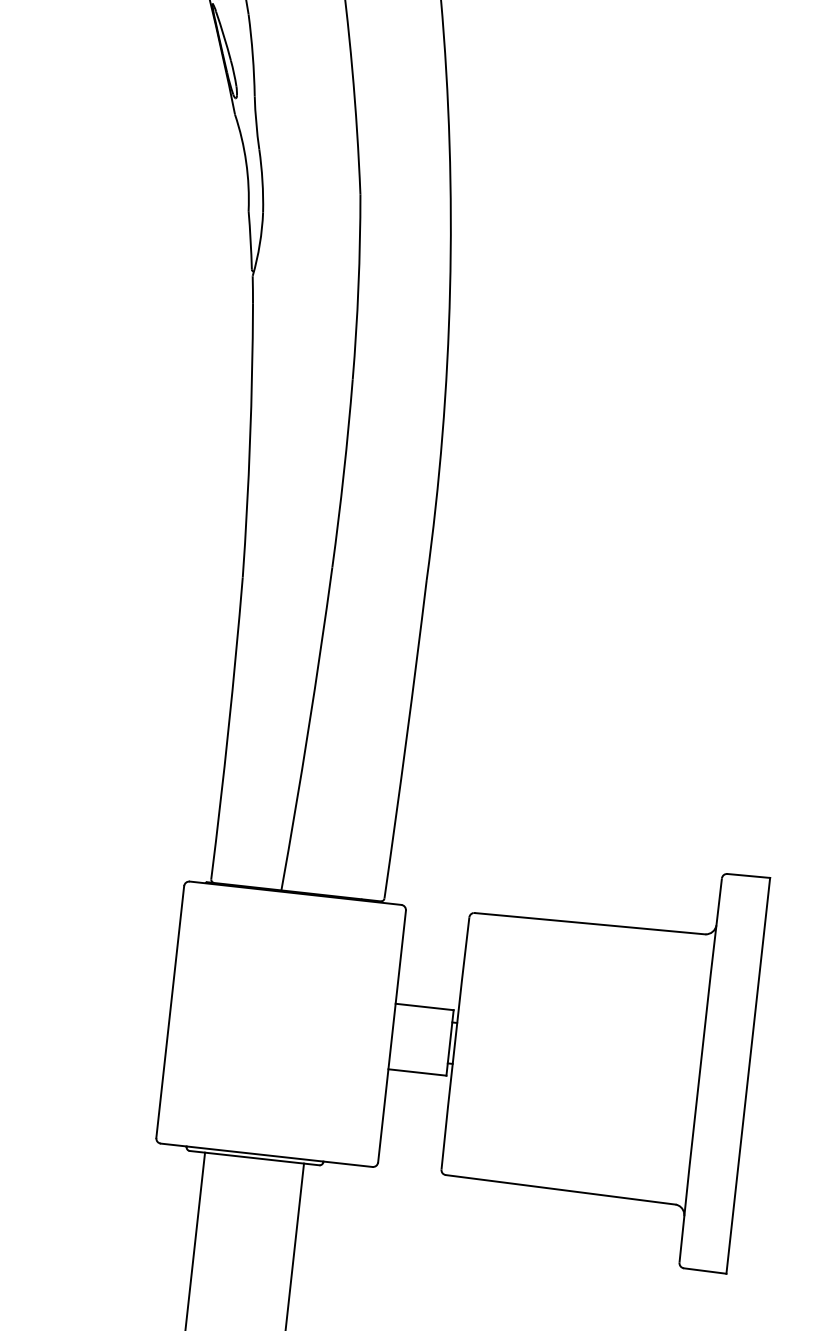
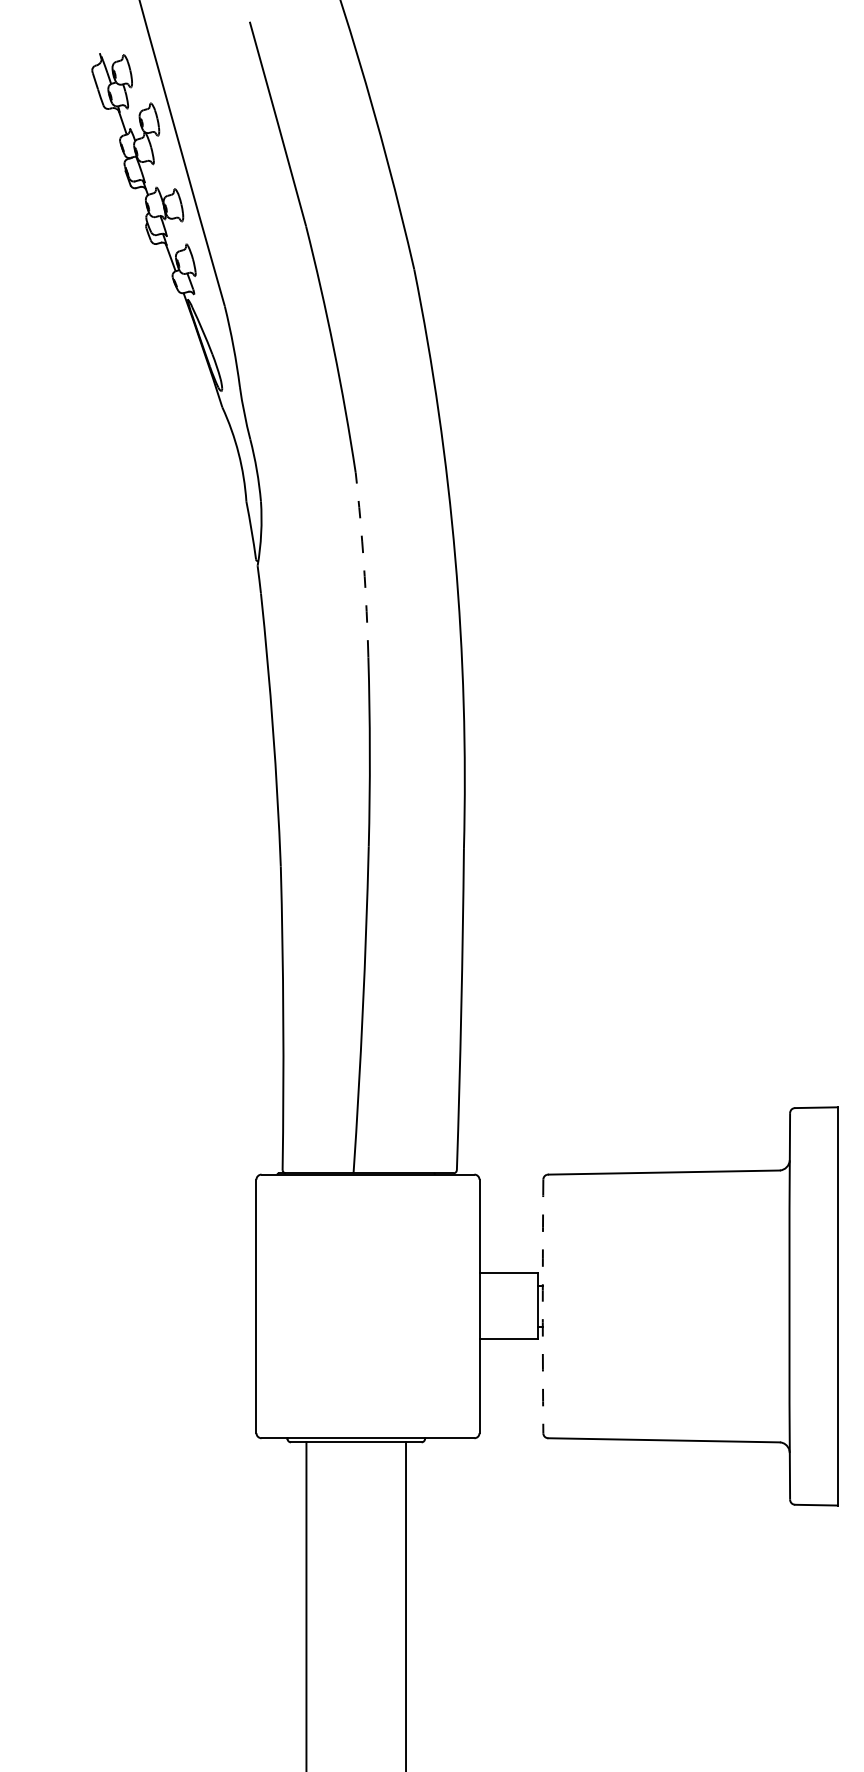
arc: (357, 287) -> (363, 565), solid -> dashed
arc: (454, 1043) -> (542, 1306), solid -> dashed

